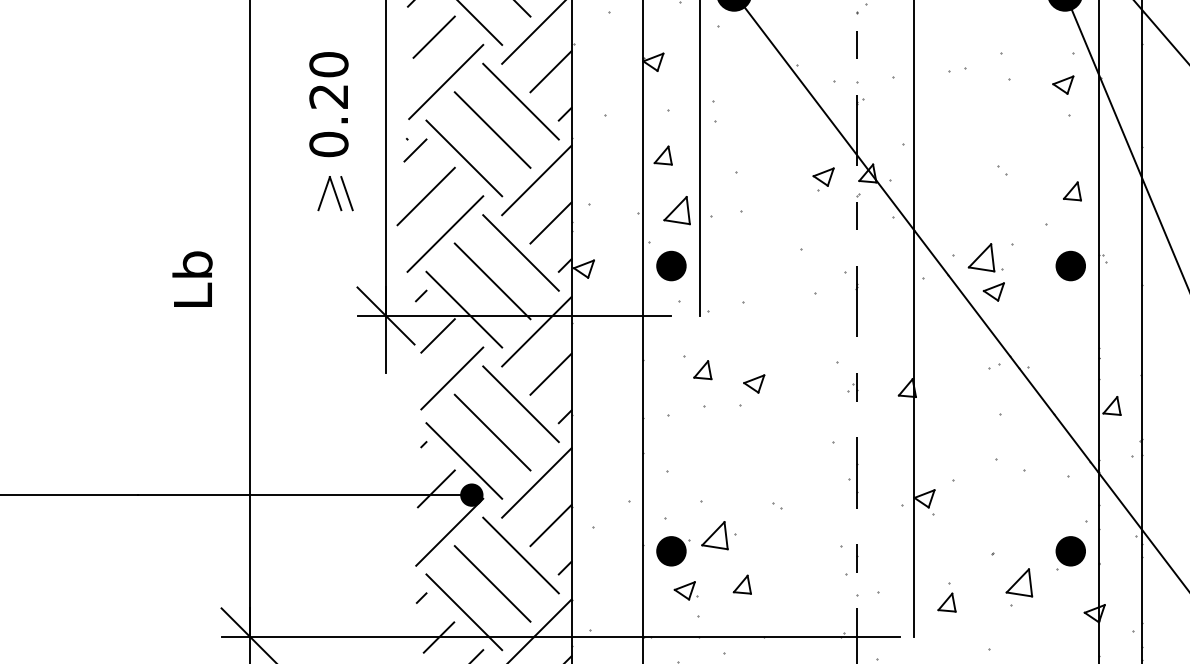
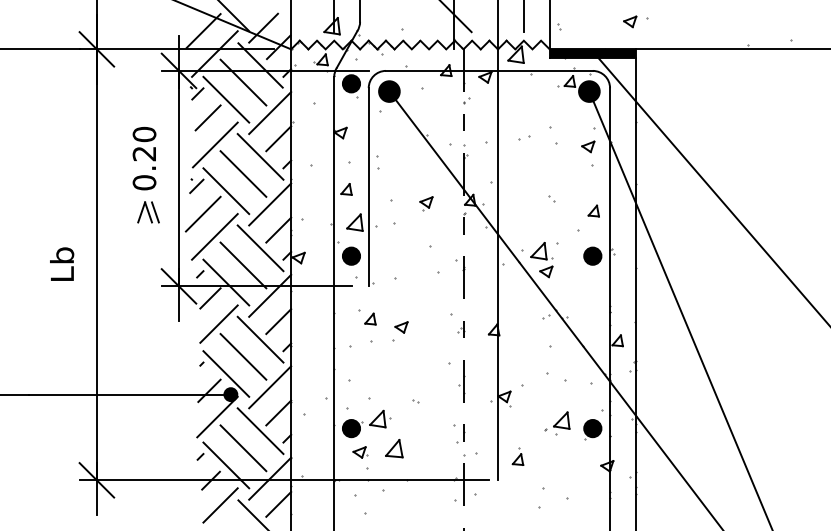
part: (823, 178) -> (426, 203), moved
part: (742, 584) -> (394, 448), size x1.6
part: (1018, 587) -> (561, 423), moved

